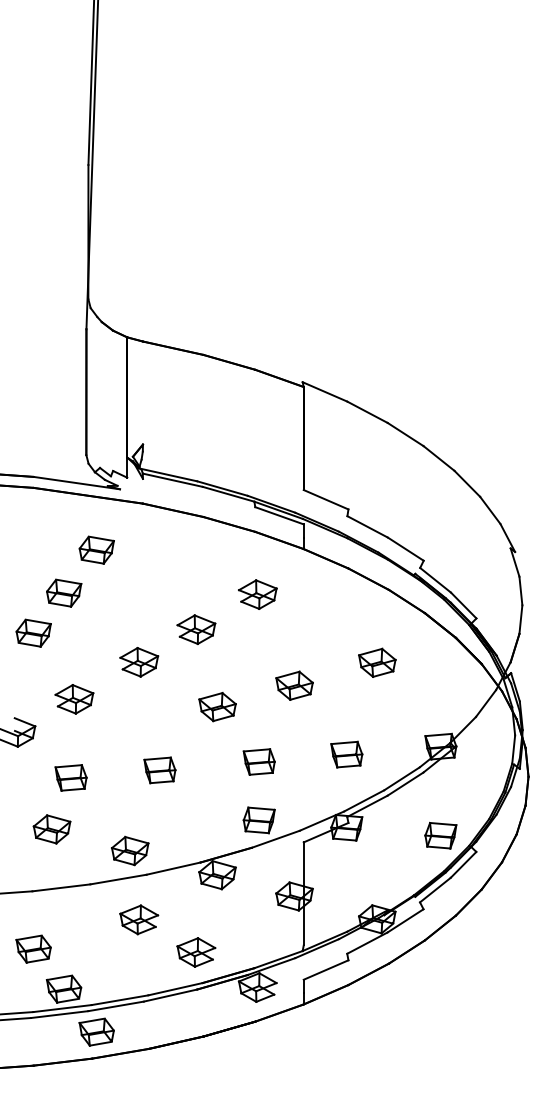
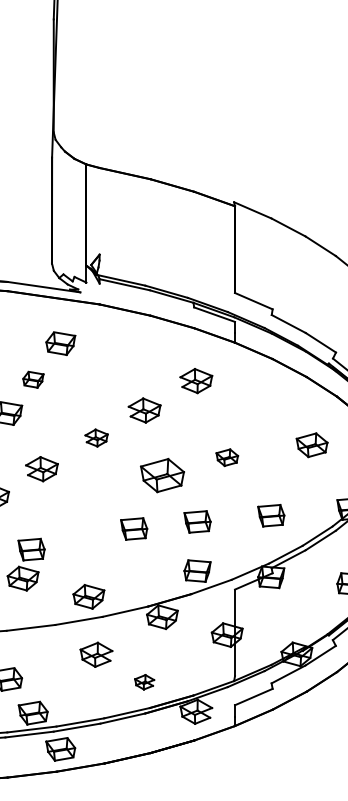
part: (64, 592) -> (33, 379), size x0.7
part: (139, 662) -> (96, 438), size x0.7
part: (377, 662) -> (312, 444), moved
part: (294, 685) -> (227, 457), size x0.7
part: (217, 707) -> (162, 476), size x1.4
part: (159, 770) -> (133, 529), moved
part: (70, 777) -> (31, 549), moved
part: (196, 952) -> (144, 682), size x0.6

